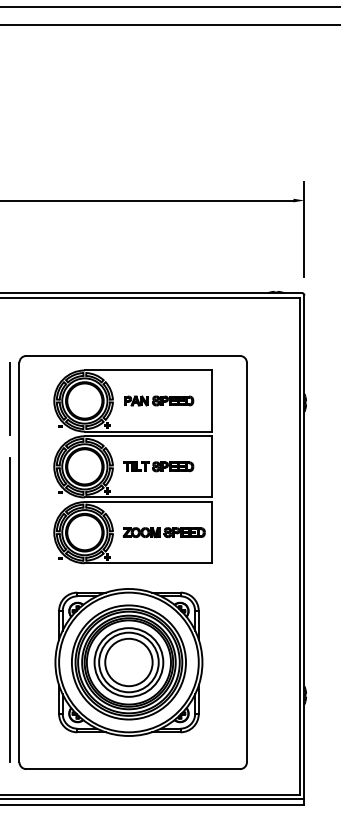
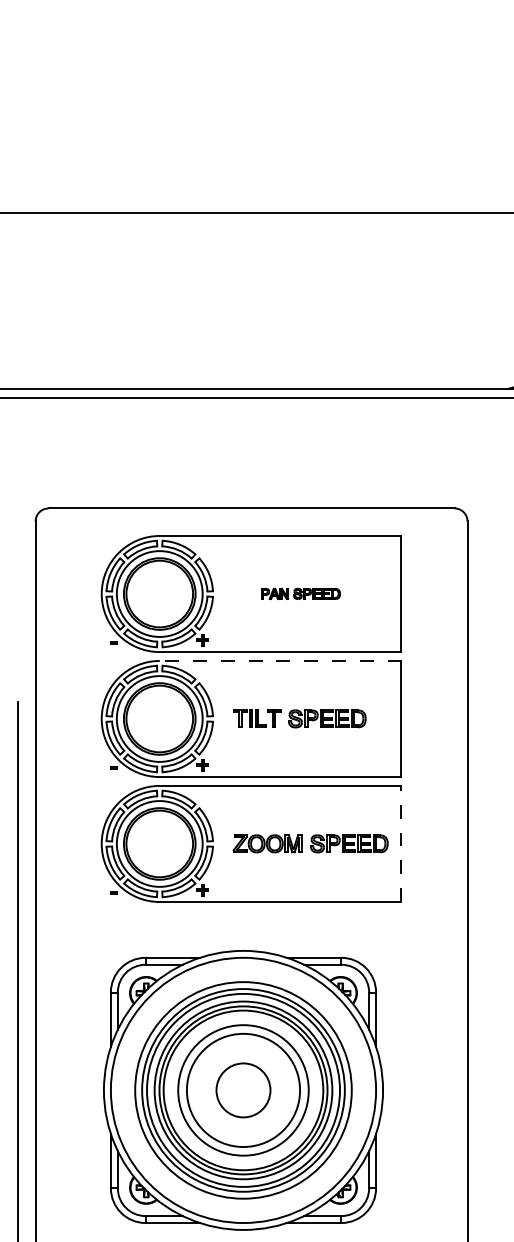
line: (10, 398) -> (18, 589), removed
part: (159, 400) -> (301, 592), size x0.6
line: (148, 436) -> (280, 661), solid -> dashed
line: (212, 532) -> (402, 843), solid -> dashed
circle: (128, 662) -> (242, 1090), size x0.6

